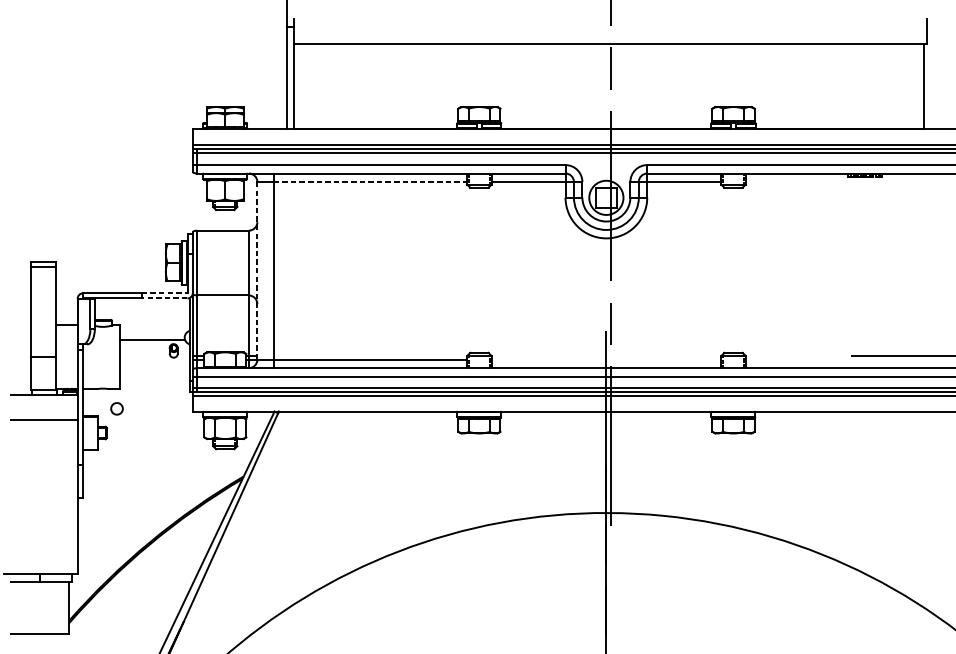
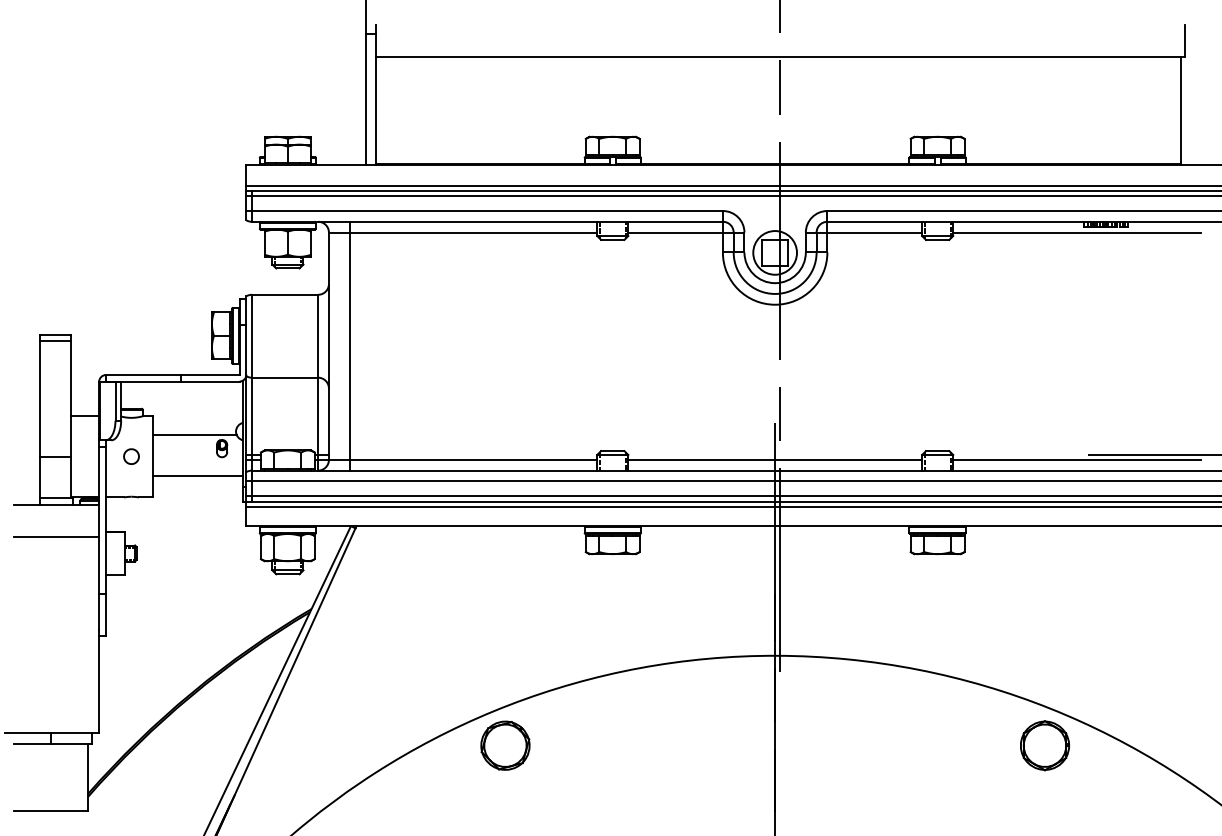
line: (370, 181) -> (473, 232), dashed -> solid
line: (842, 181) -> (1076, 232), added
line: (257, 271) -> (328, 346), dashed -> solid
line: (164, 293) -> (210, 375), dashed -> solid
line: (163, 298) -> (209, 381), dashed -> solid
line: (606, 359) -> (775, 459), added
line: (842, 359) -> (1076, 459), added
line: (154, 372) -> (197, 476), added
part: (117, 408) -> (131, 456), moved
part: (395, 583) -> (505, 745), added
part: (817, 583) -> (1045, 745), added

